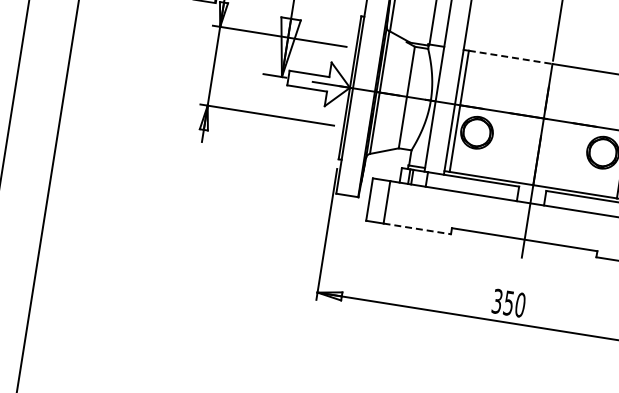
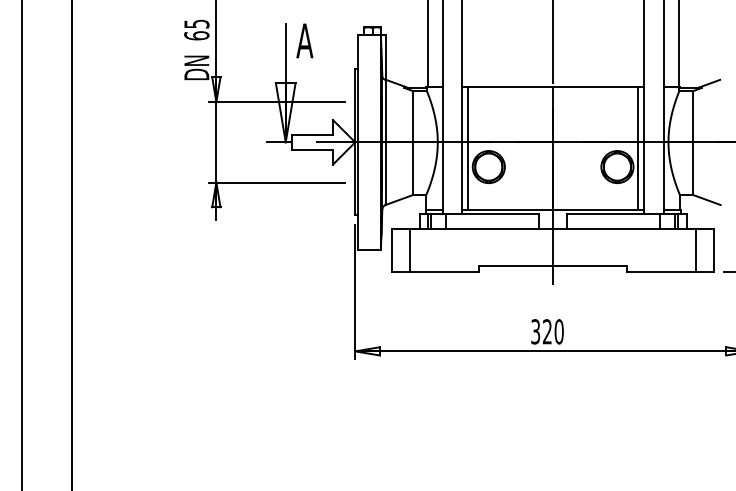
line: (510, 57) -> (510, 86), dashed -> solid
line: (418, 229) -> (445, 272), dashed -> solid
text: (508, 302) -> (547, 331), 350 -> 320

